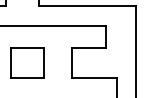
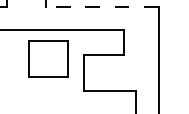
line: (87, 5) -> (102, 6), solid -> dashed
part: (27, 62) -> (48, 58), moved

